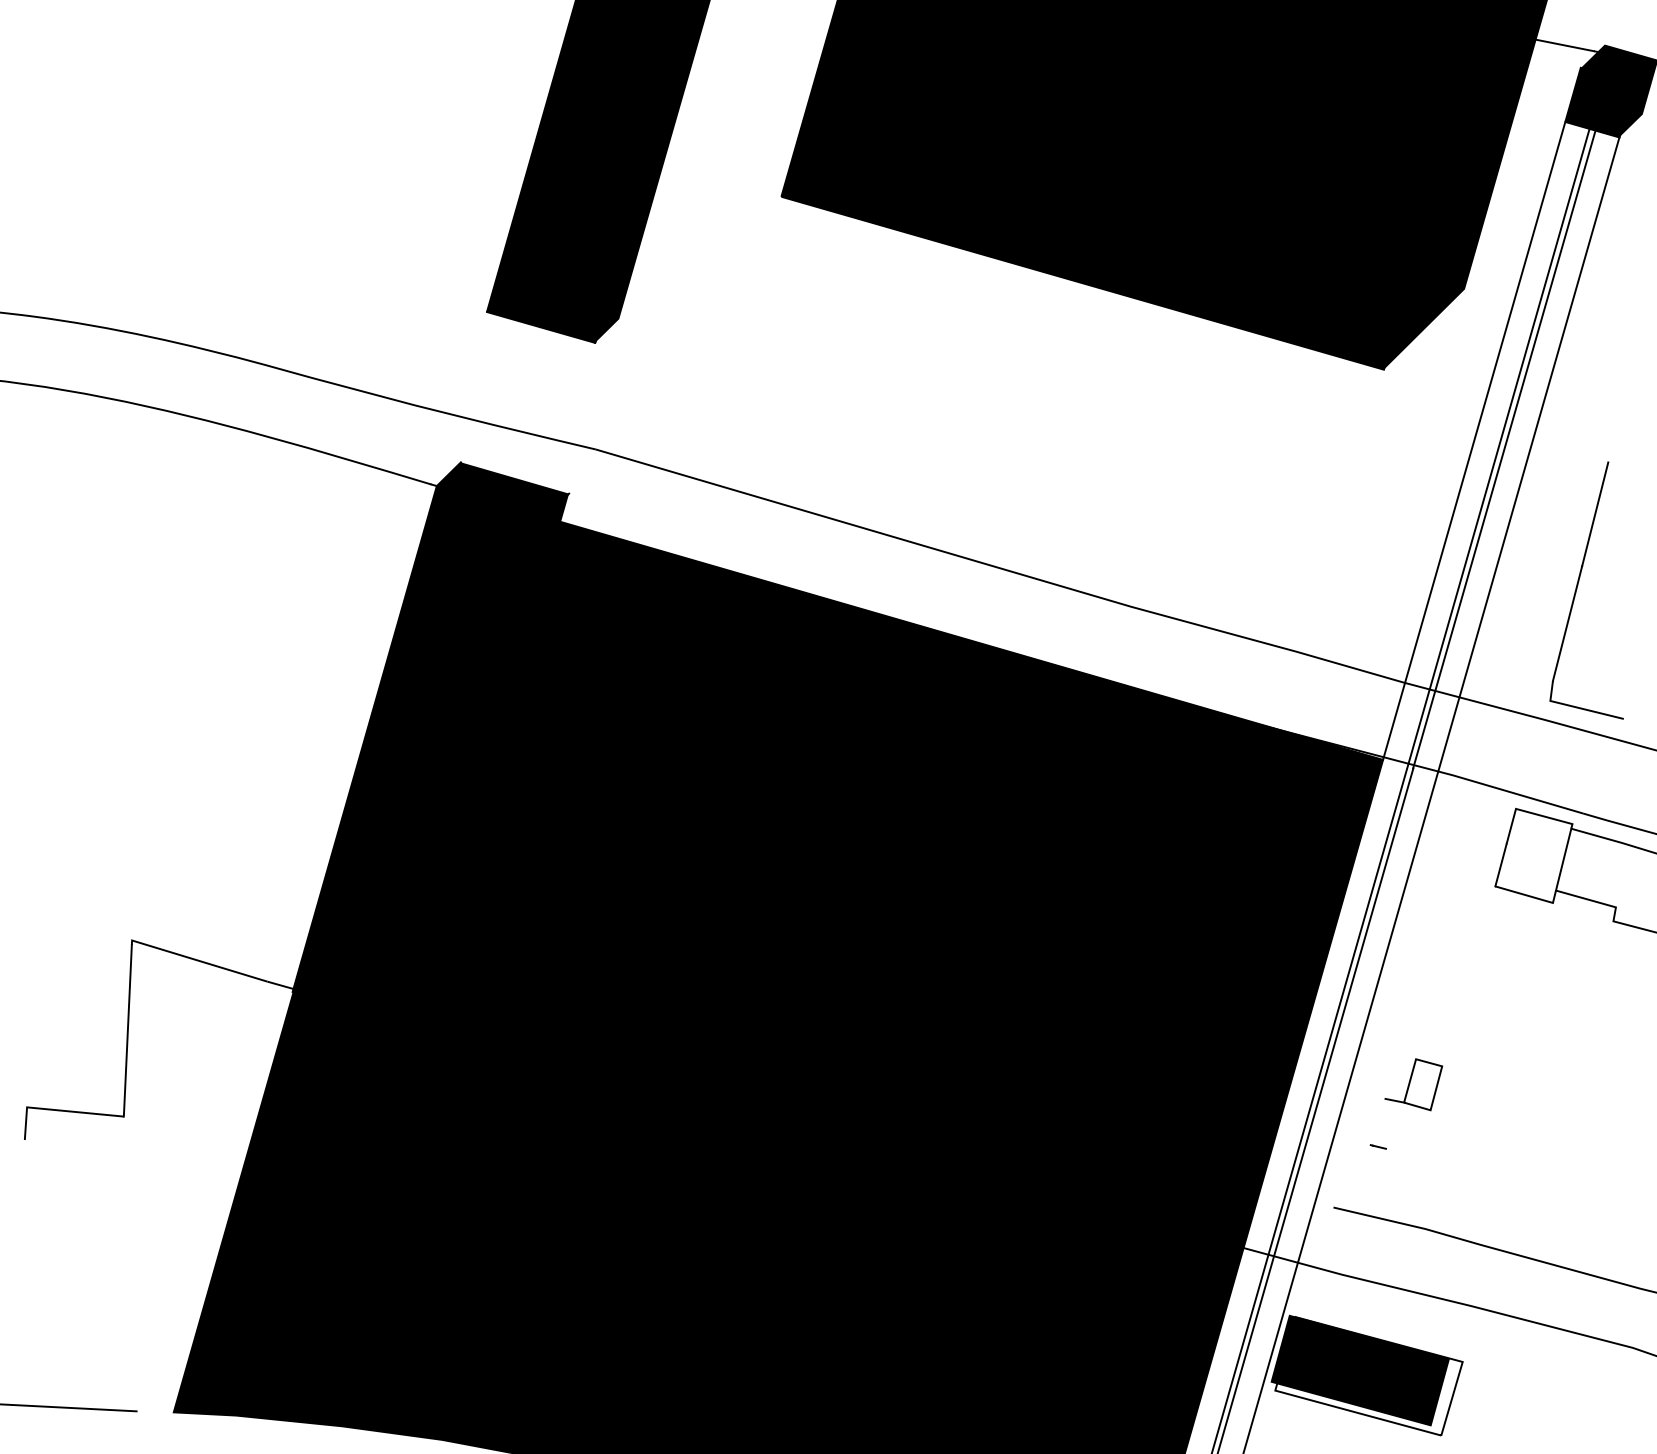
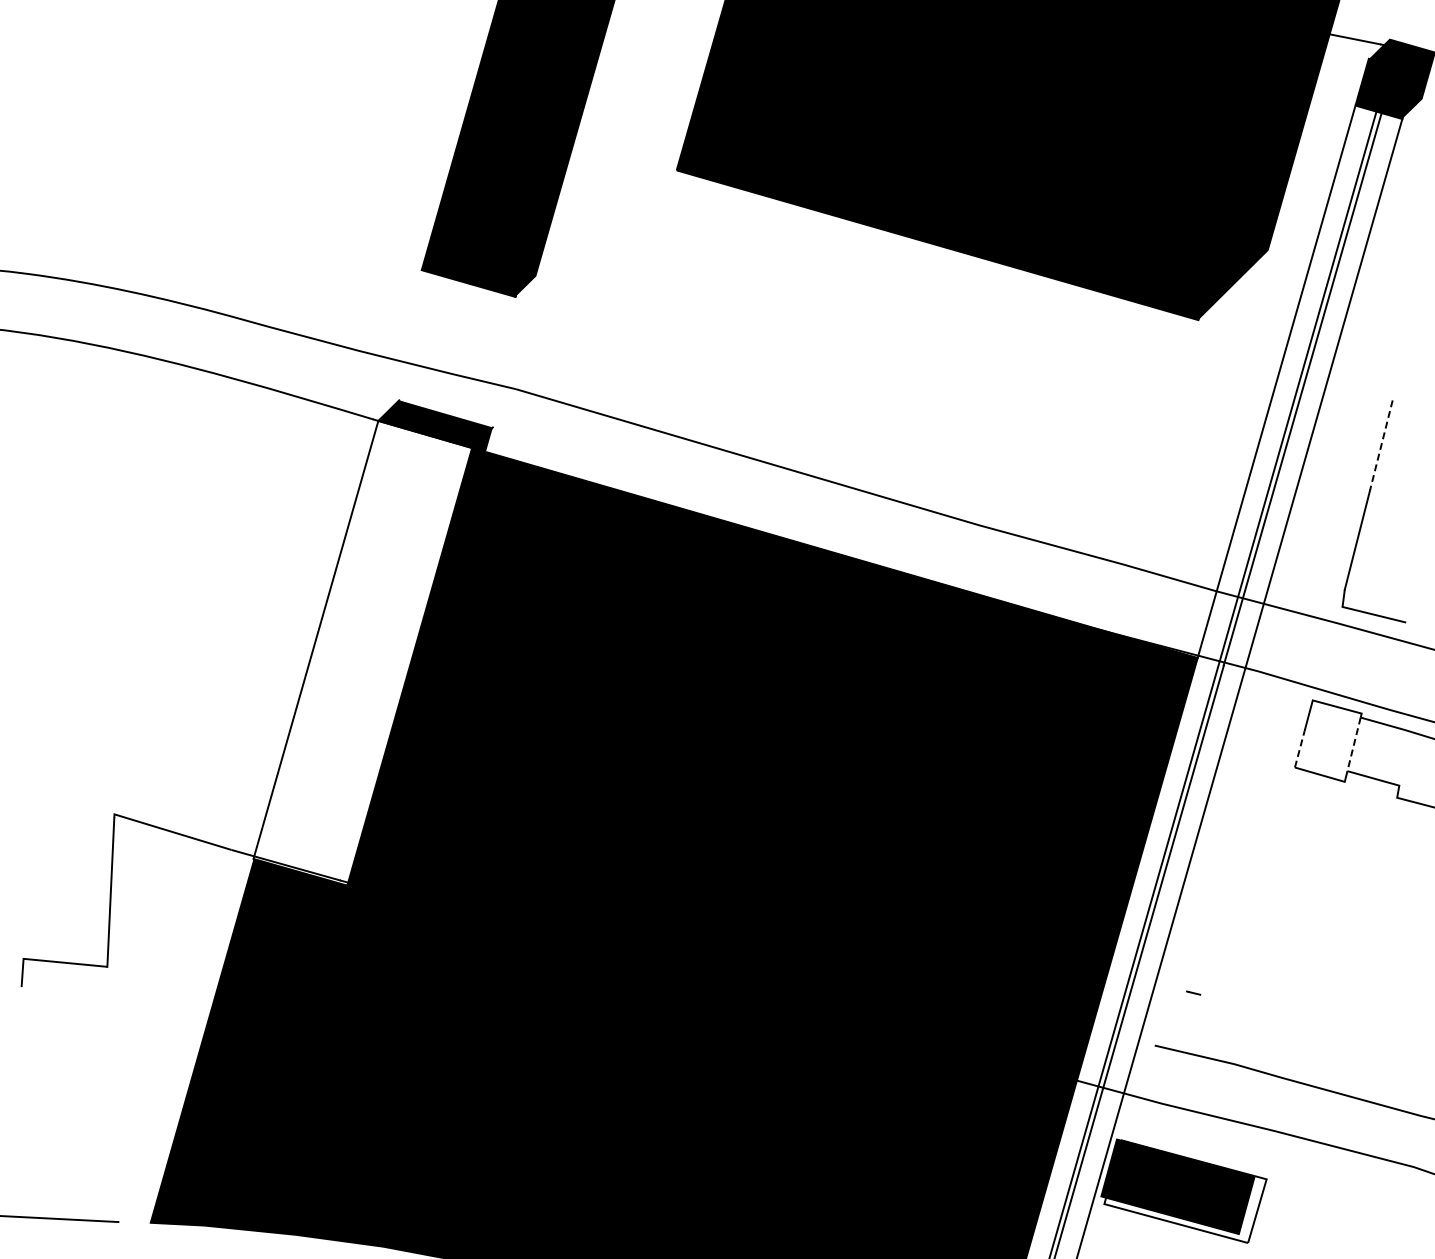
line: (1595, 514) -> (1381, 445), solid -> dashed
fill: (418, 753) -> (362, 652), removed
line: (1564, 859) -> (1354, 744), solid -> dashed
line: (1500, 865) -> (1299, 749), solid -> dashed
part: (1412, 1085) -> (1223, 939), removed

